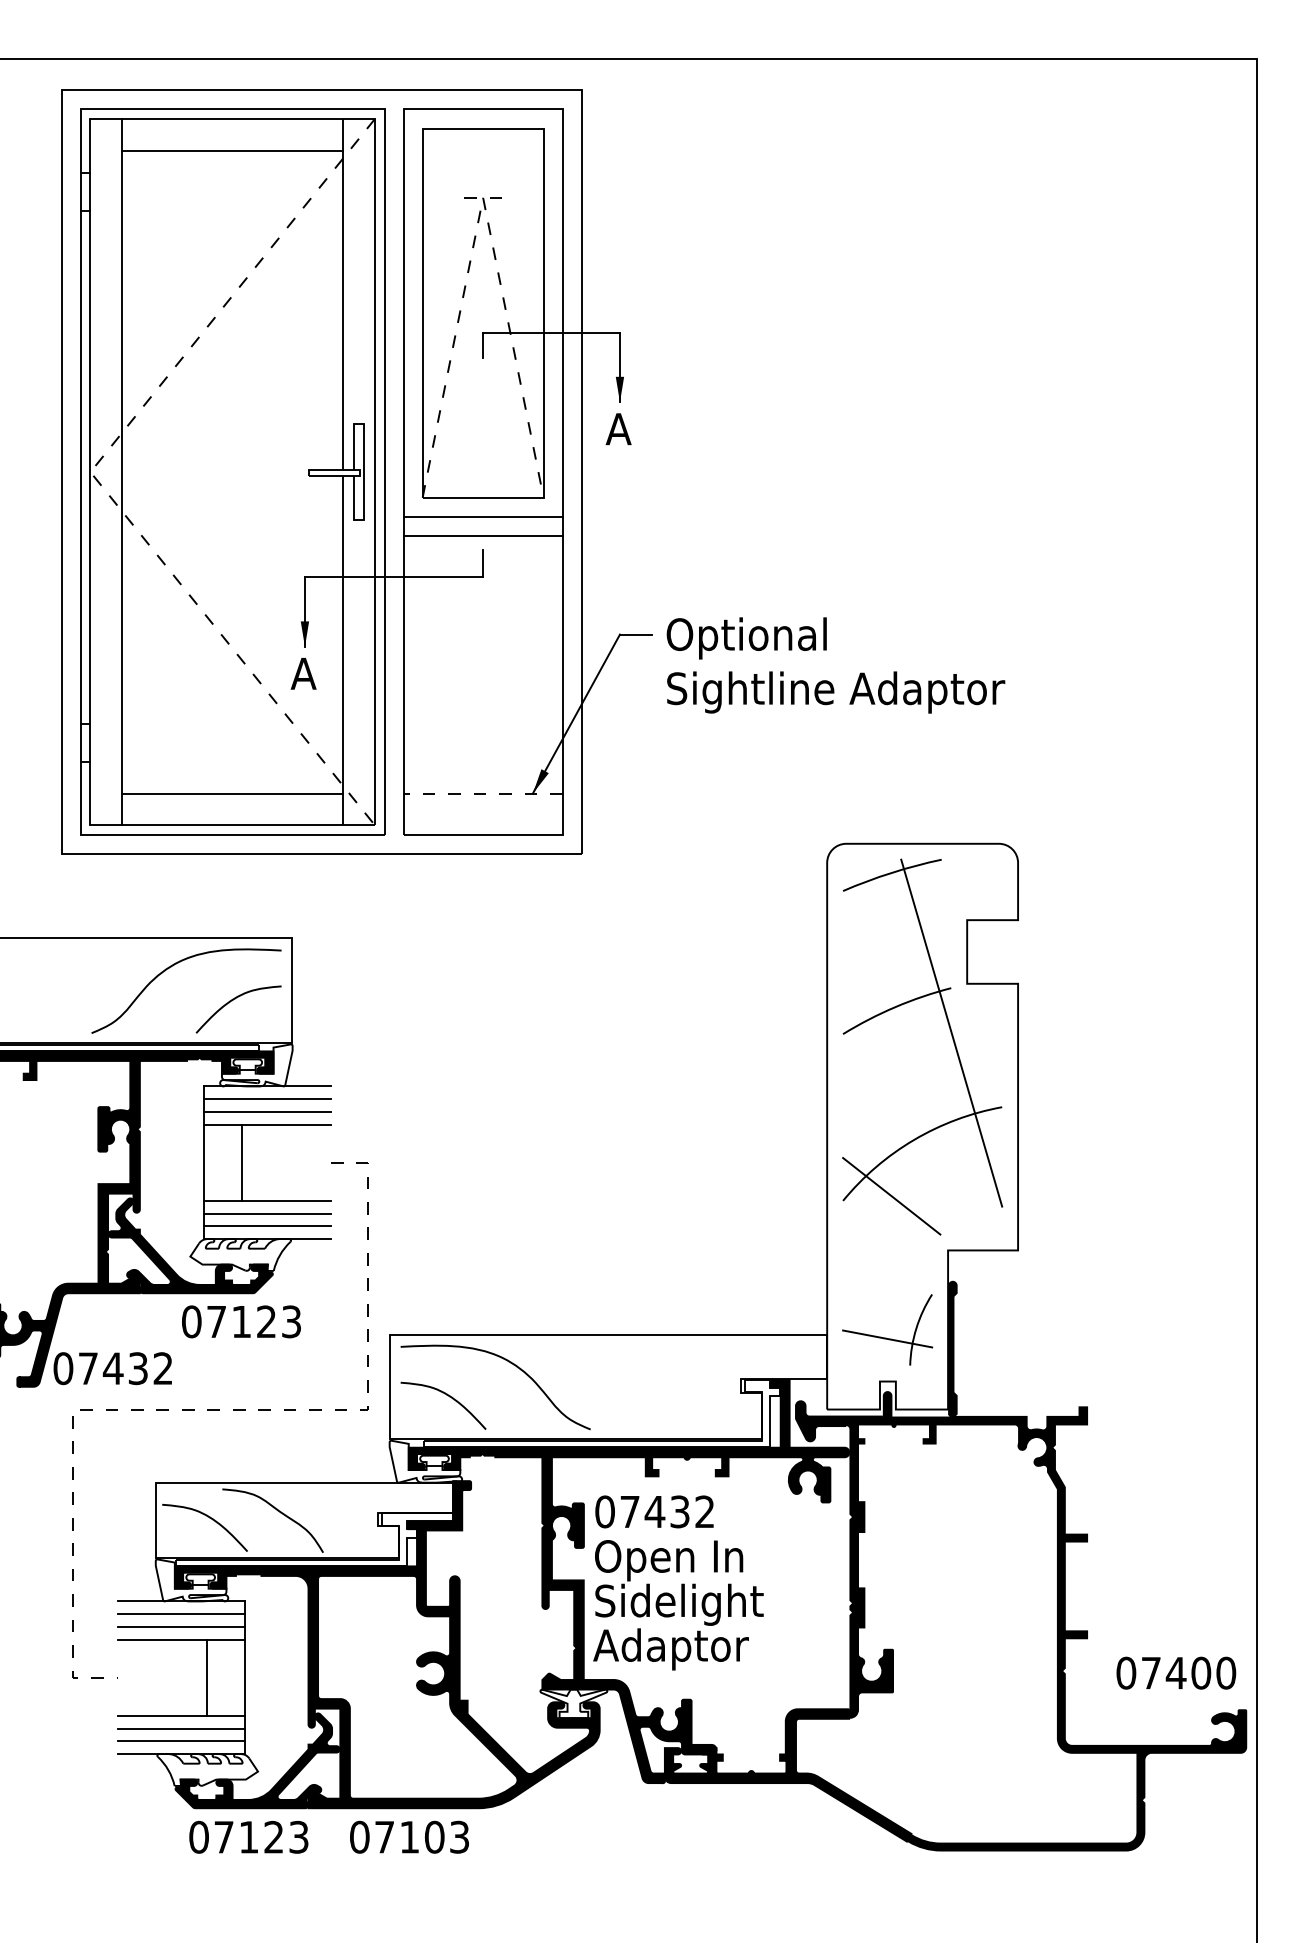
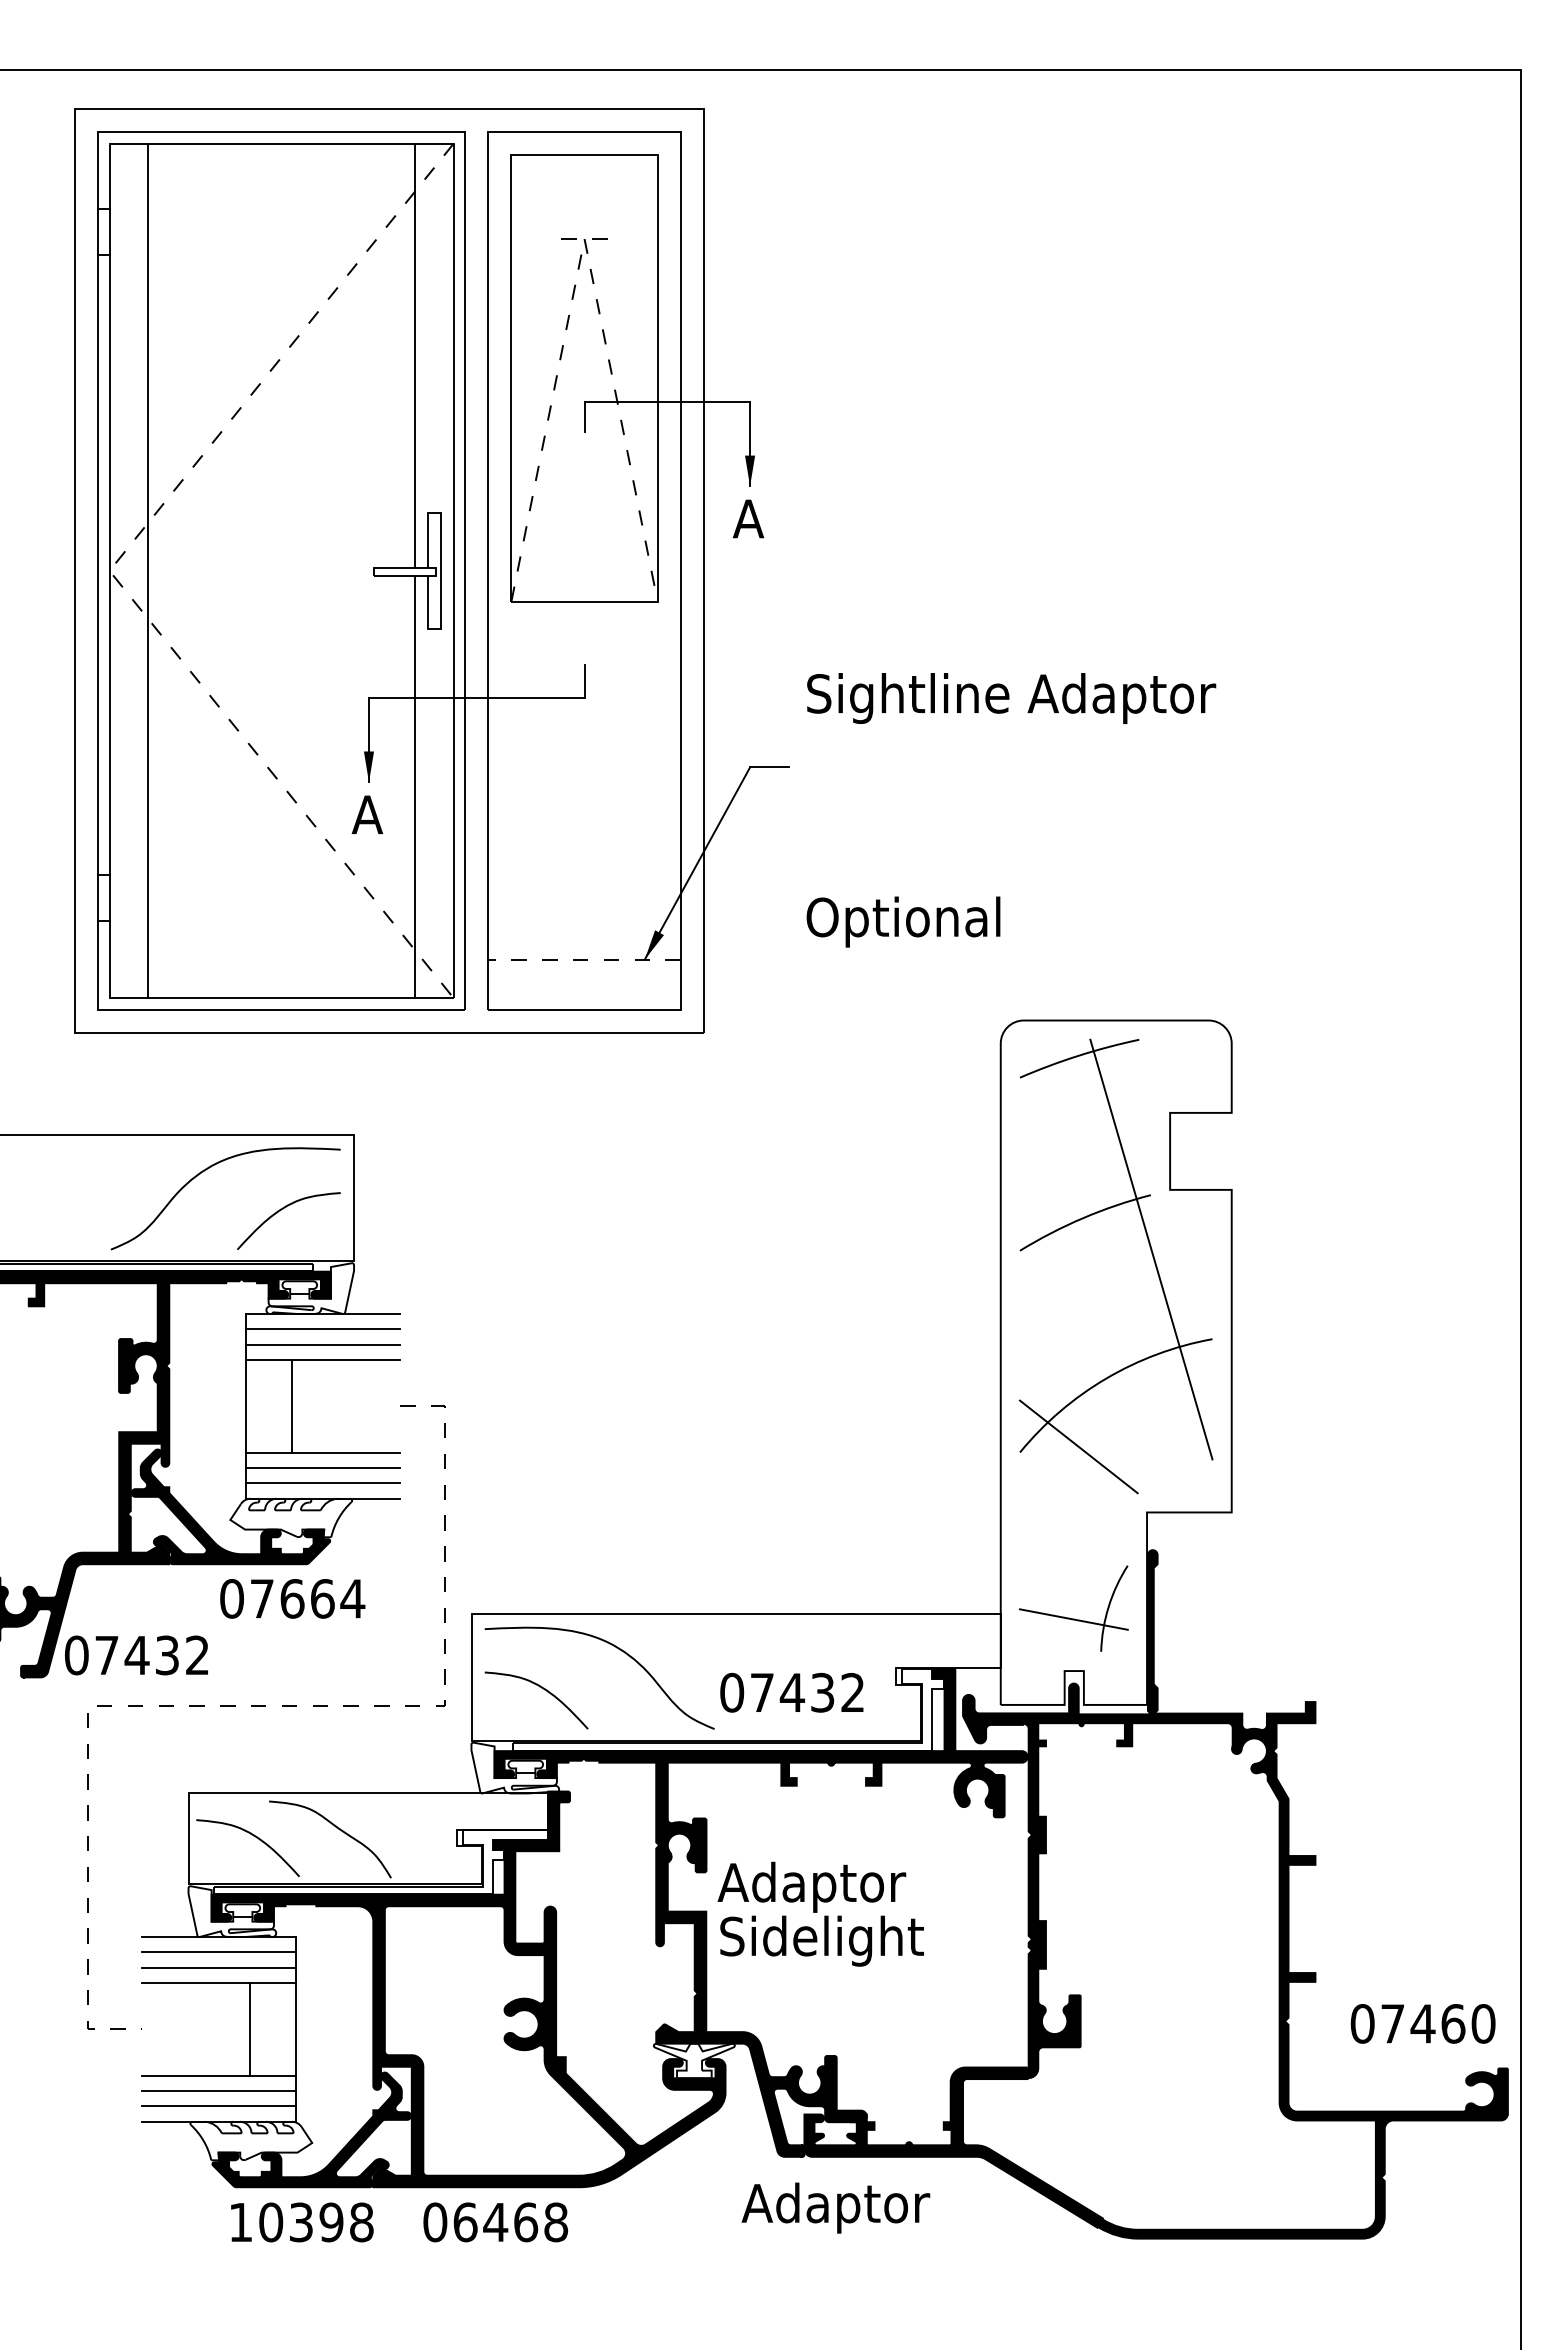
line: (232, 151) -> (281, 182), removed
line: (483, 516) -> (584, 624), removed
line: (483, 535) -> (584, 647), removed
text: (746, 637) -> (903, 921), moved
text: (836, 692) -> (1011, 698), moved
line: (232, 793) -> (281, 959), removed
text: (266, 1321) -> (322, 1598), 07123 -> 07664
text: (654, 1511) -> (791, 1692), moved
text: (670, 1559) -> (811, 1886), Open In -> Adaptor
text: (670, 1648) -> (835, 2207), moved
text: (1201, 1672) -> (1453, 2023), 07400 -> 07460
text: (249, 1837) -> (301, 2222), 07123 -> 10398
text: (421, 1837) -> (510, 2222), 07103 -> 06468

